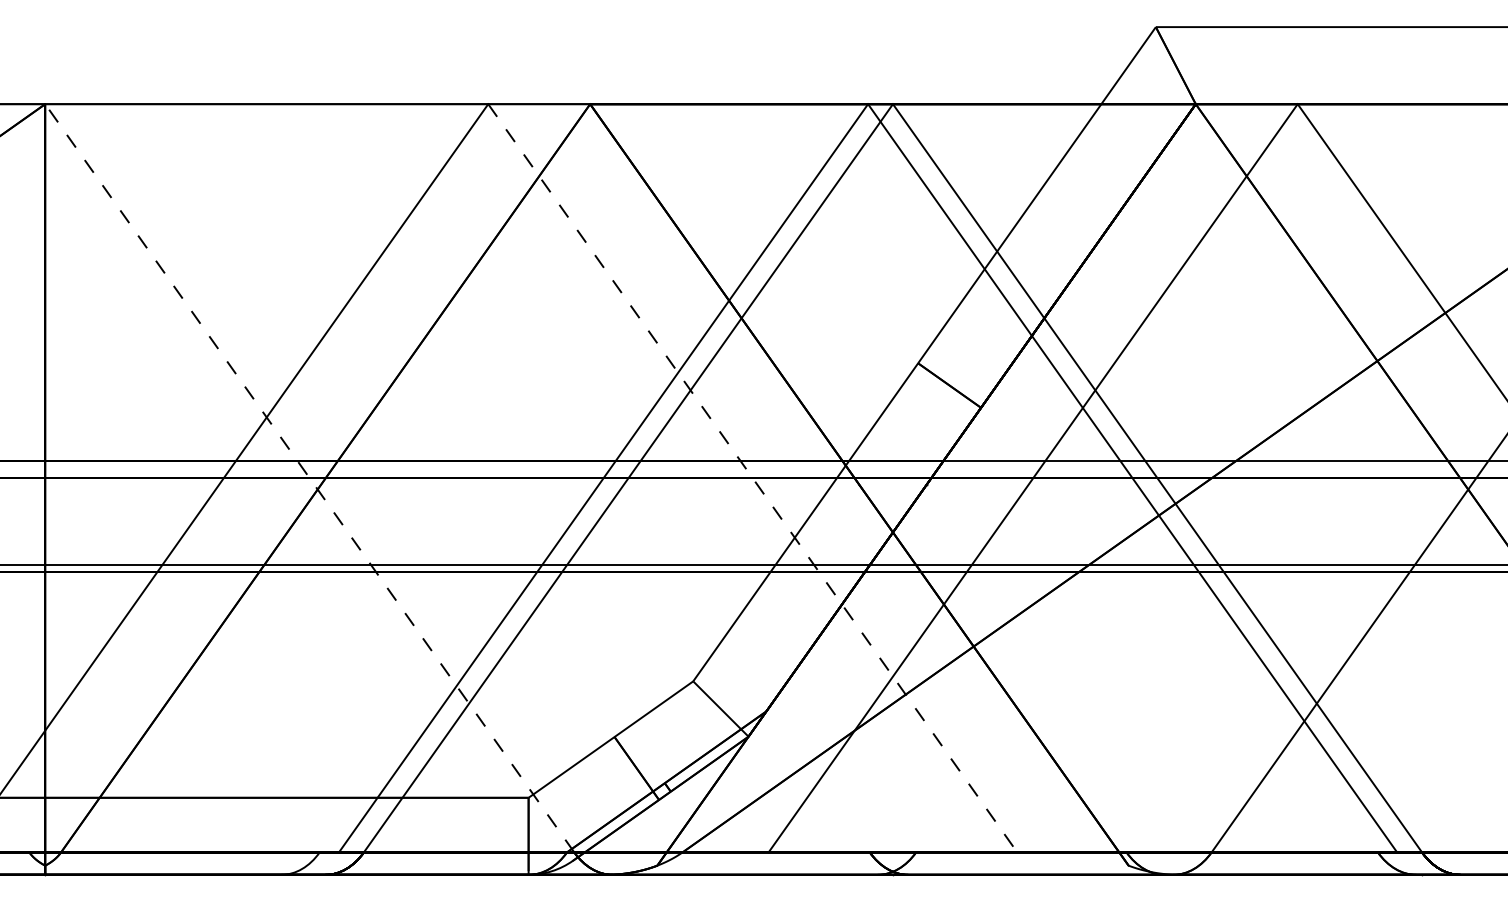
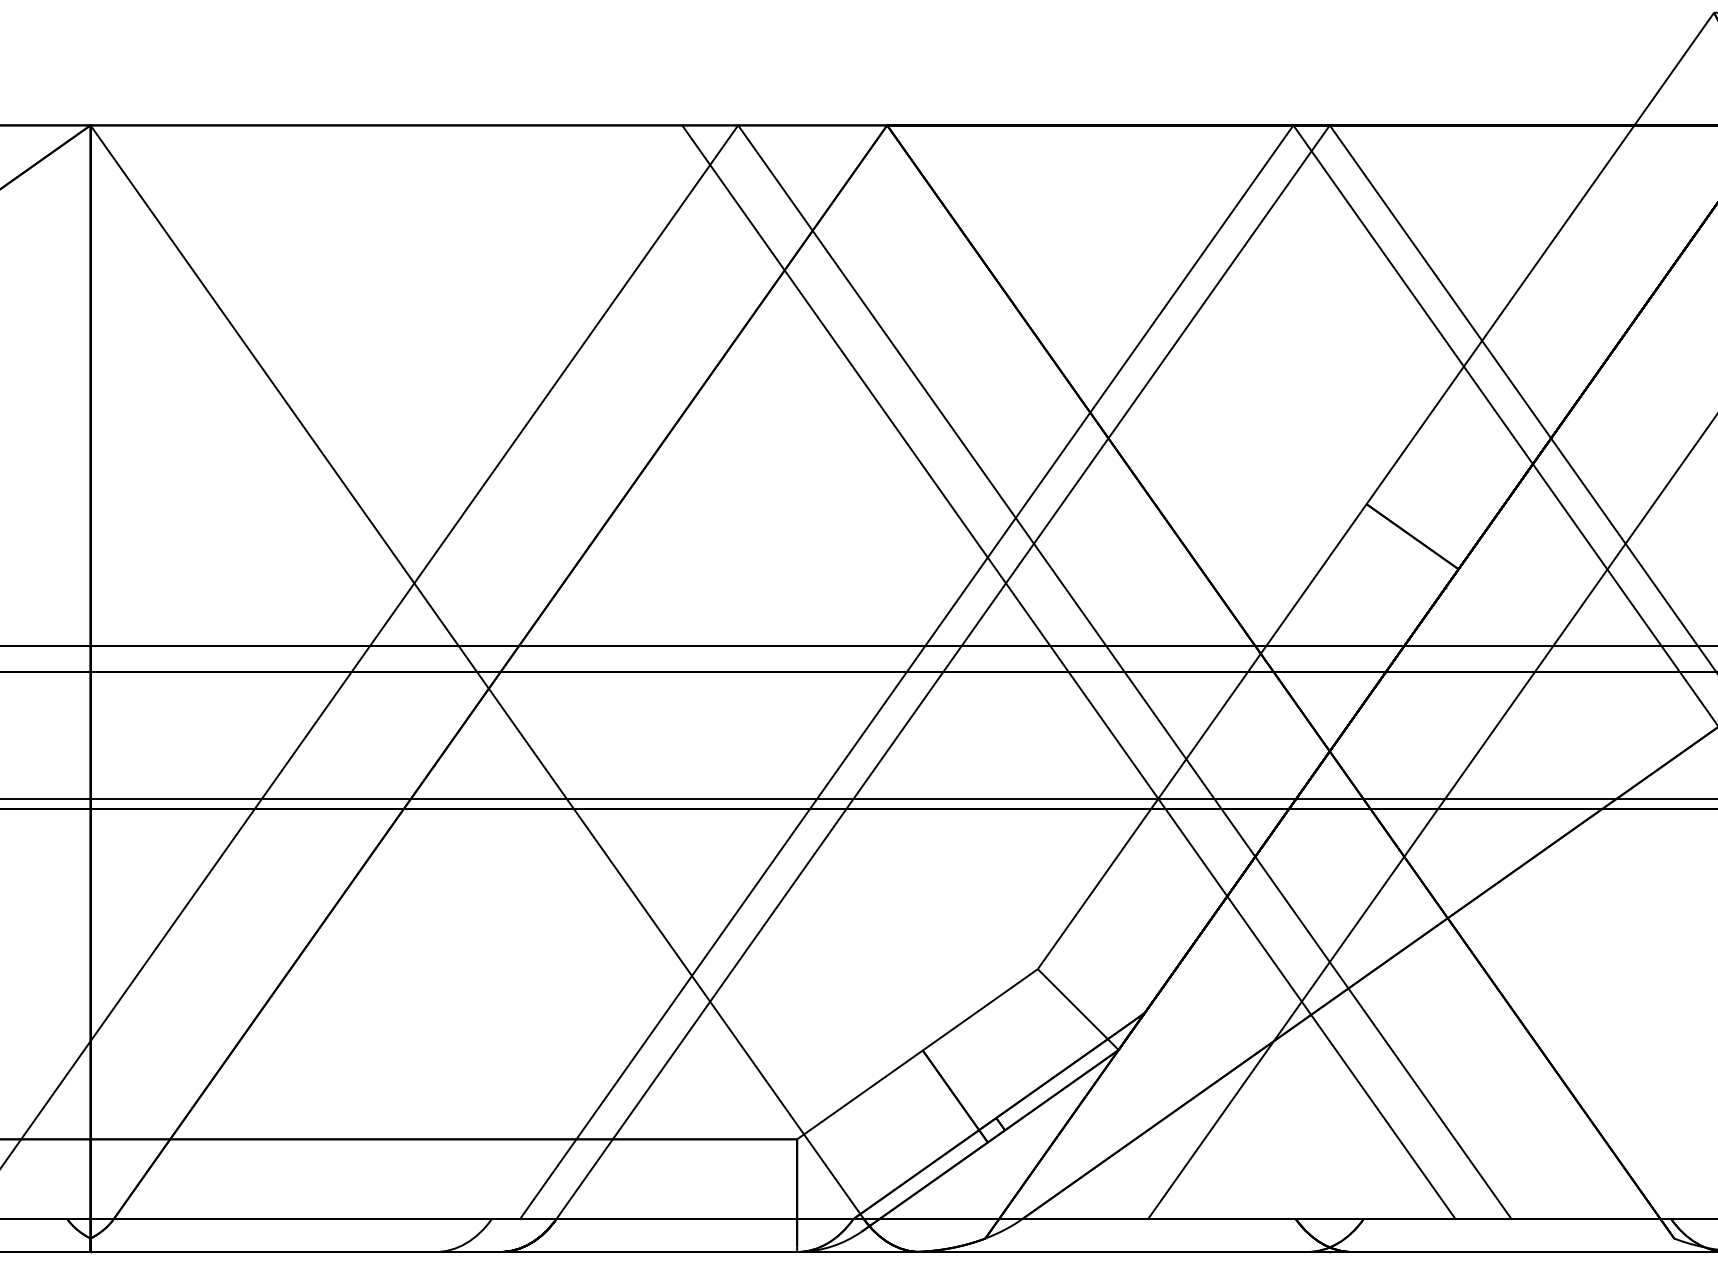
line: (309, 477) -> (476, 671), dashed -> solid
line: (713, 478) -> (1067, 672), added
line: (753, 478) -> (1125, 672), dashed -> solid

